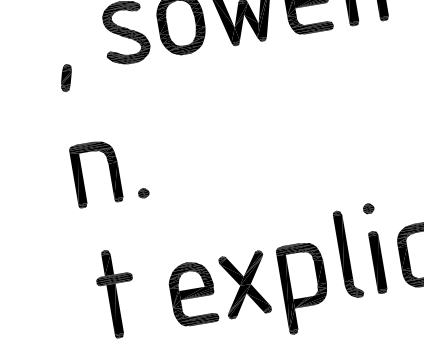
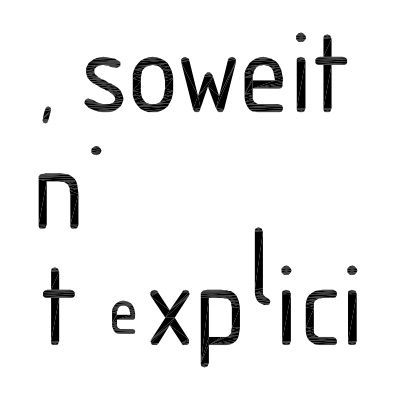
part: (65, 77) -> (46, 114), size x0.7
part: (143, 193) -> (96, 150), moved
part: (348, 253) -> (262, 265), moved
part: (192, 292) -> (123, 316), size x0.6

